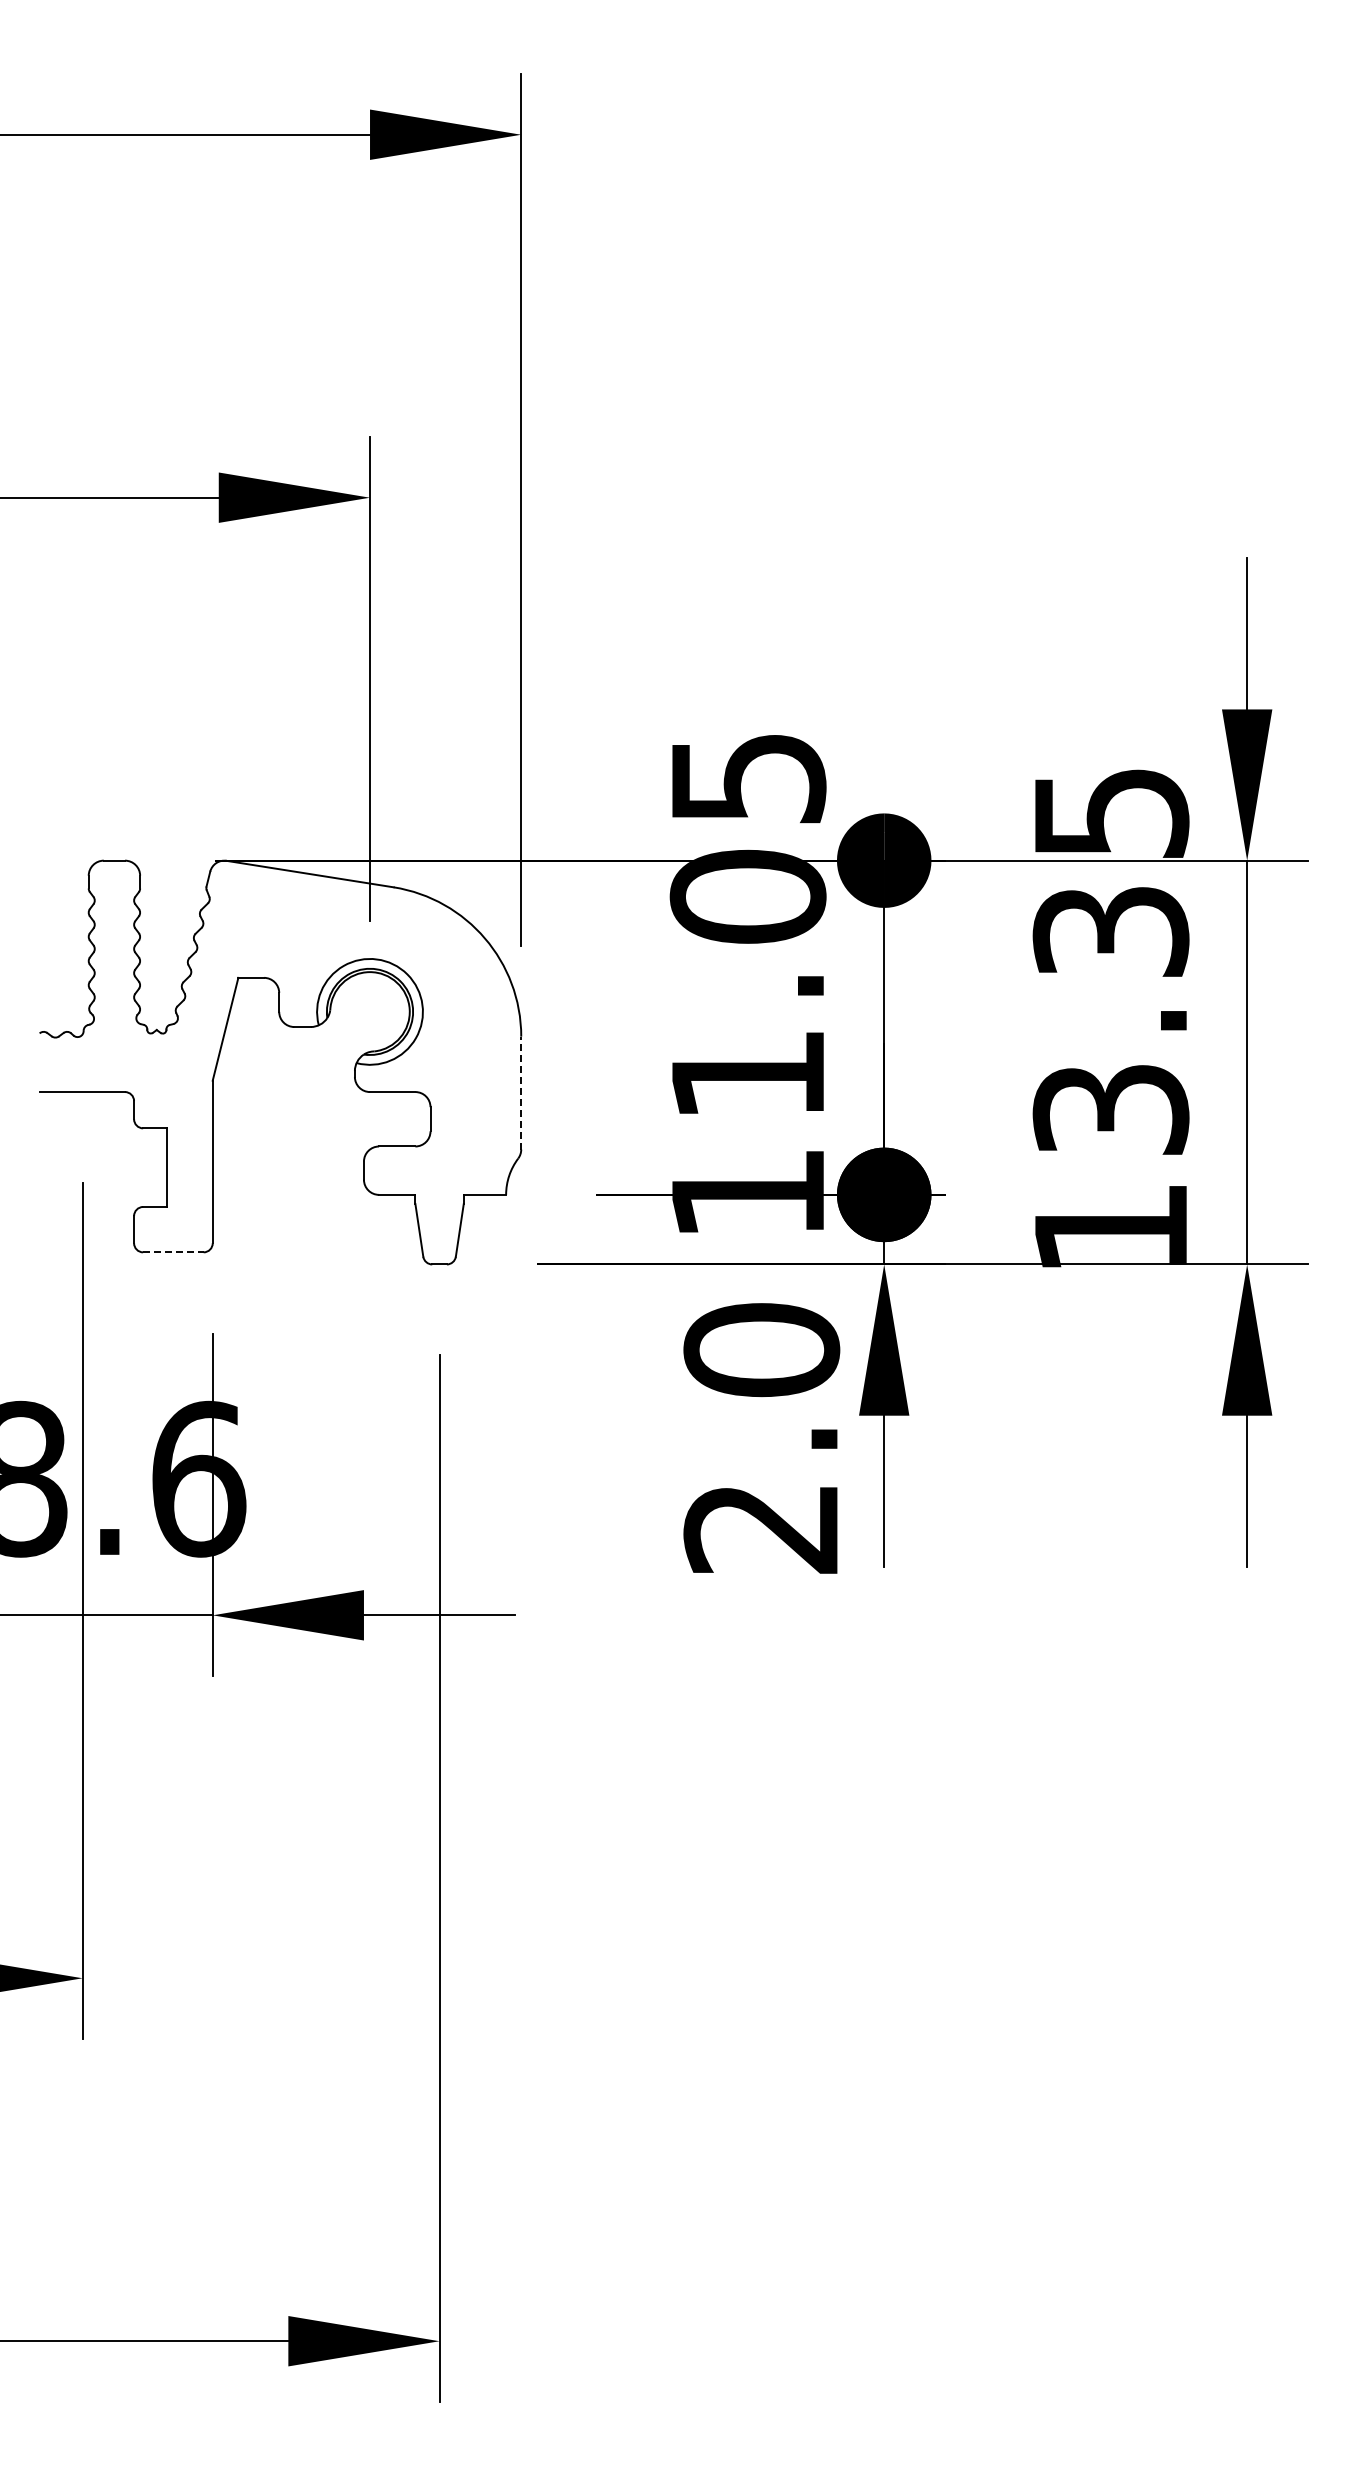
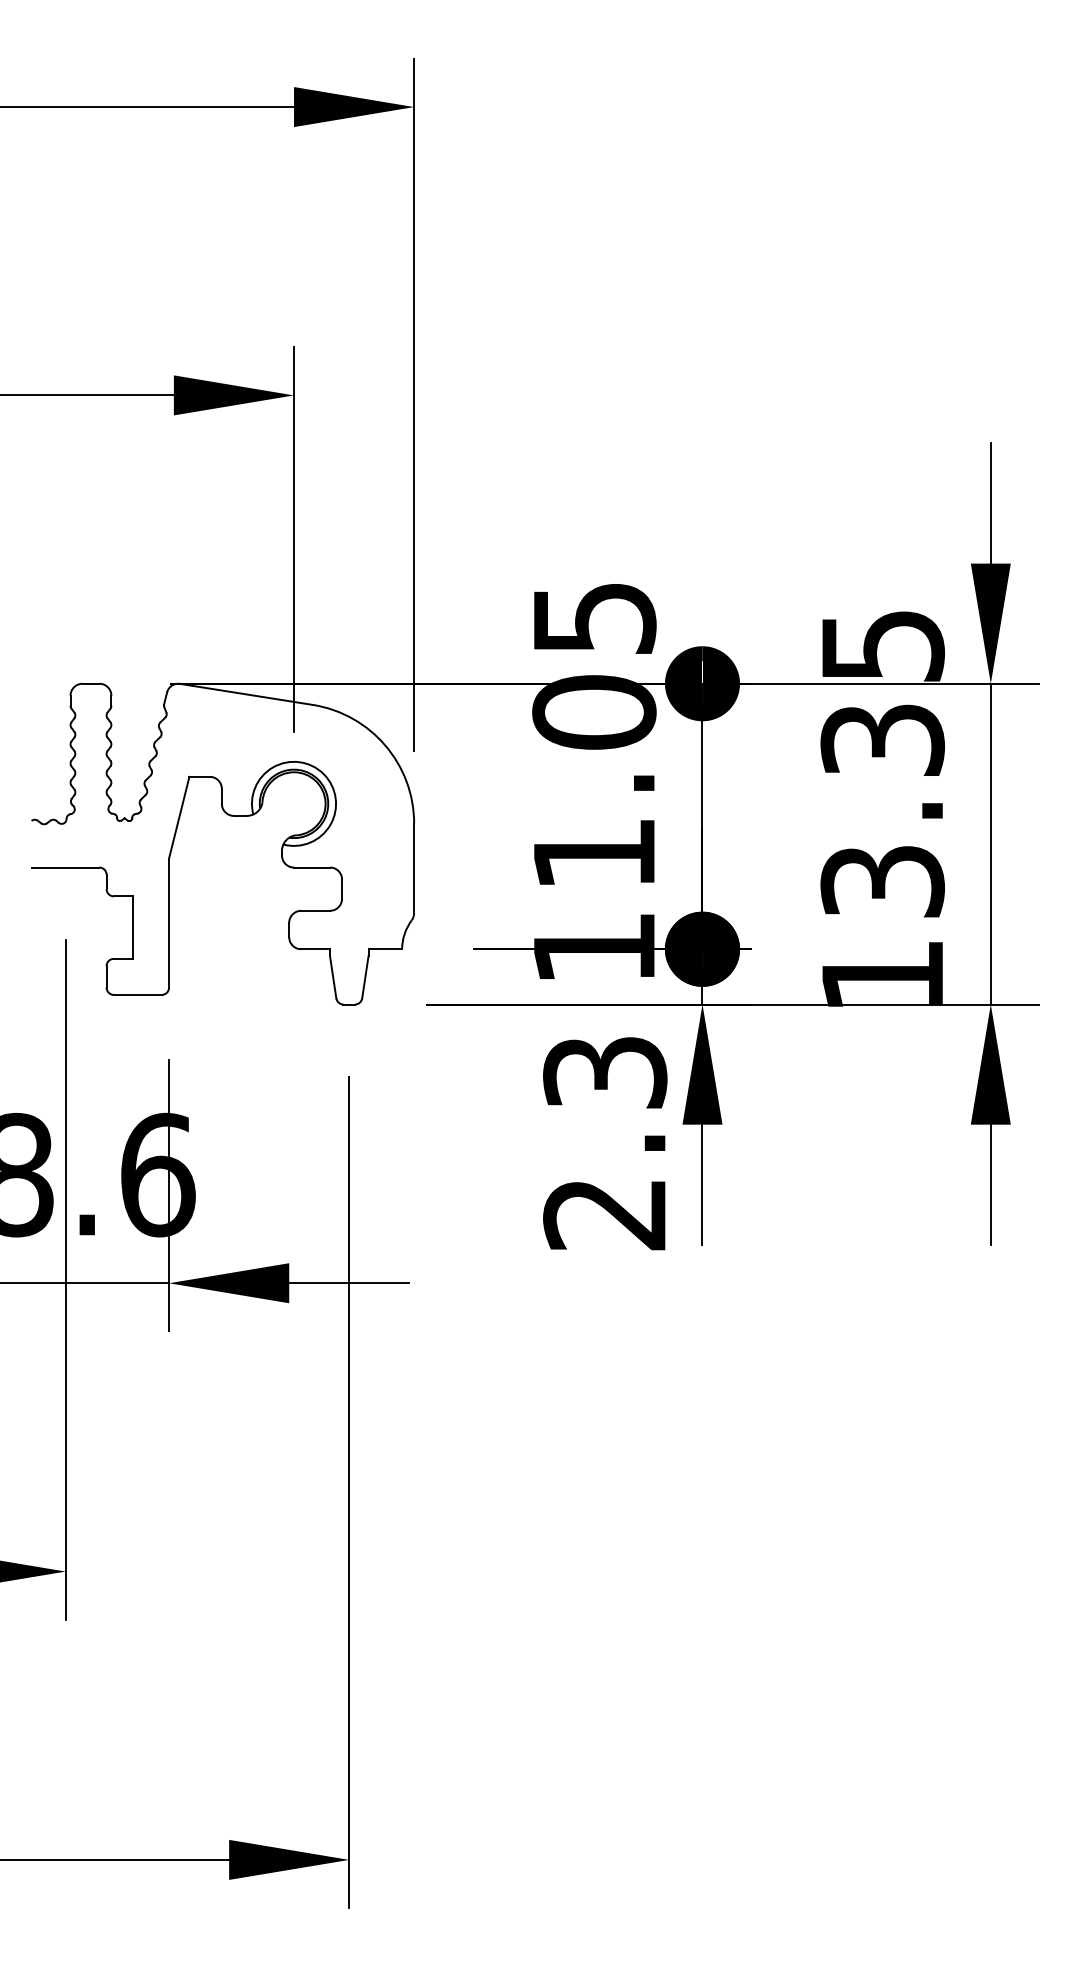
line: (521, 1092) -> (414, 867), dashed -> solid
line: (173, 1252) -> (137, 995), dashed -> solid
text: (761, 1350) -> (605, 1072), 2.0 -> 2.3

